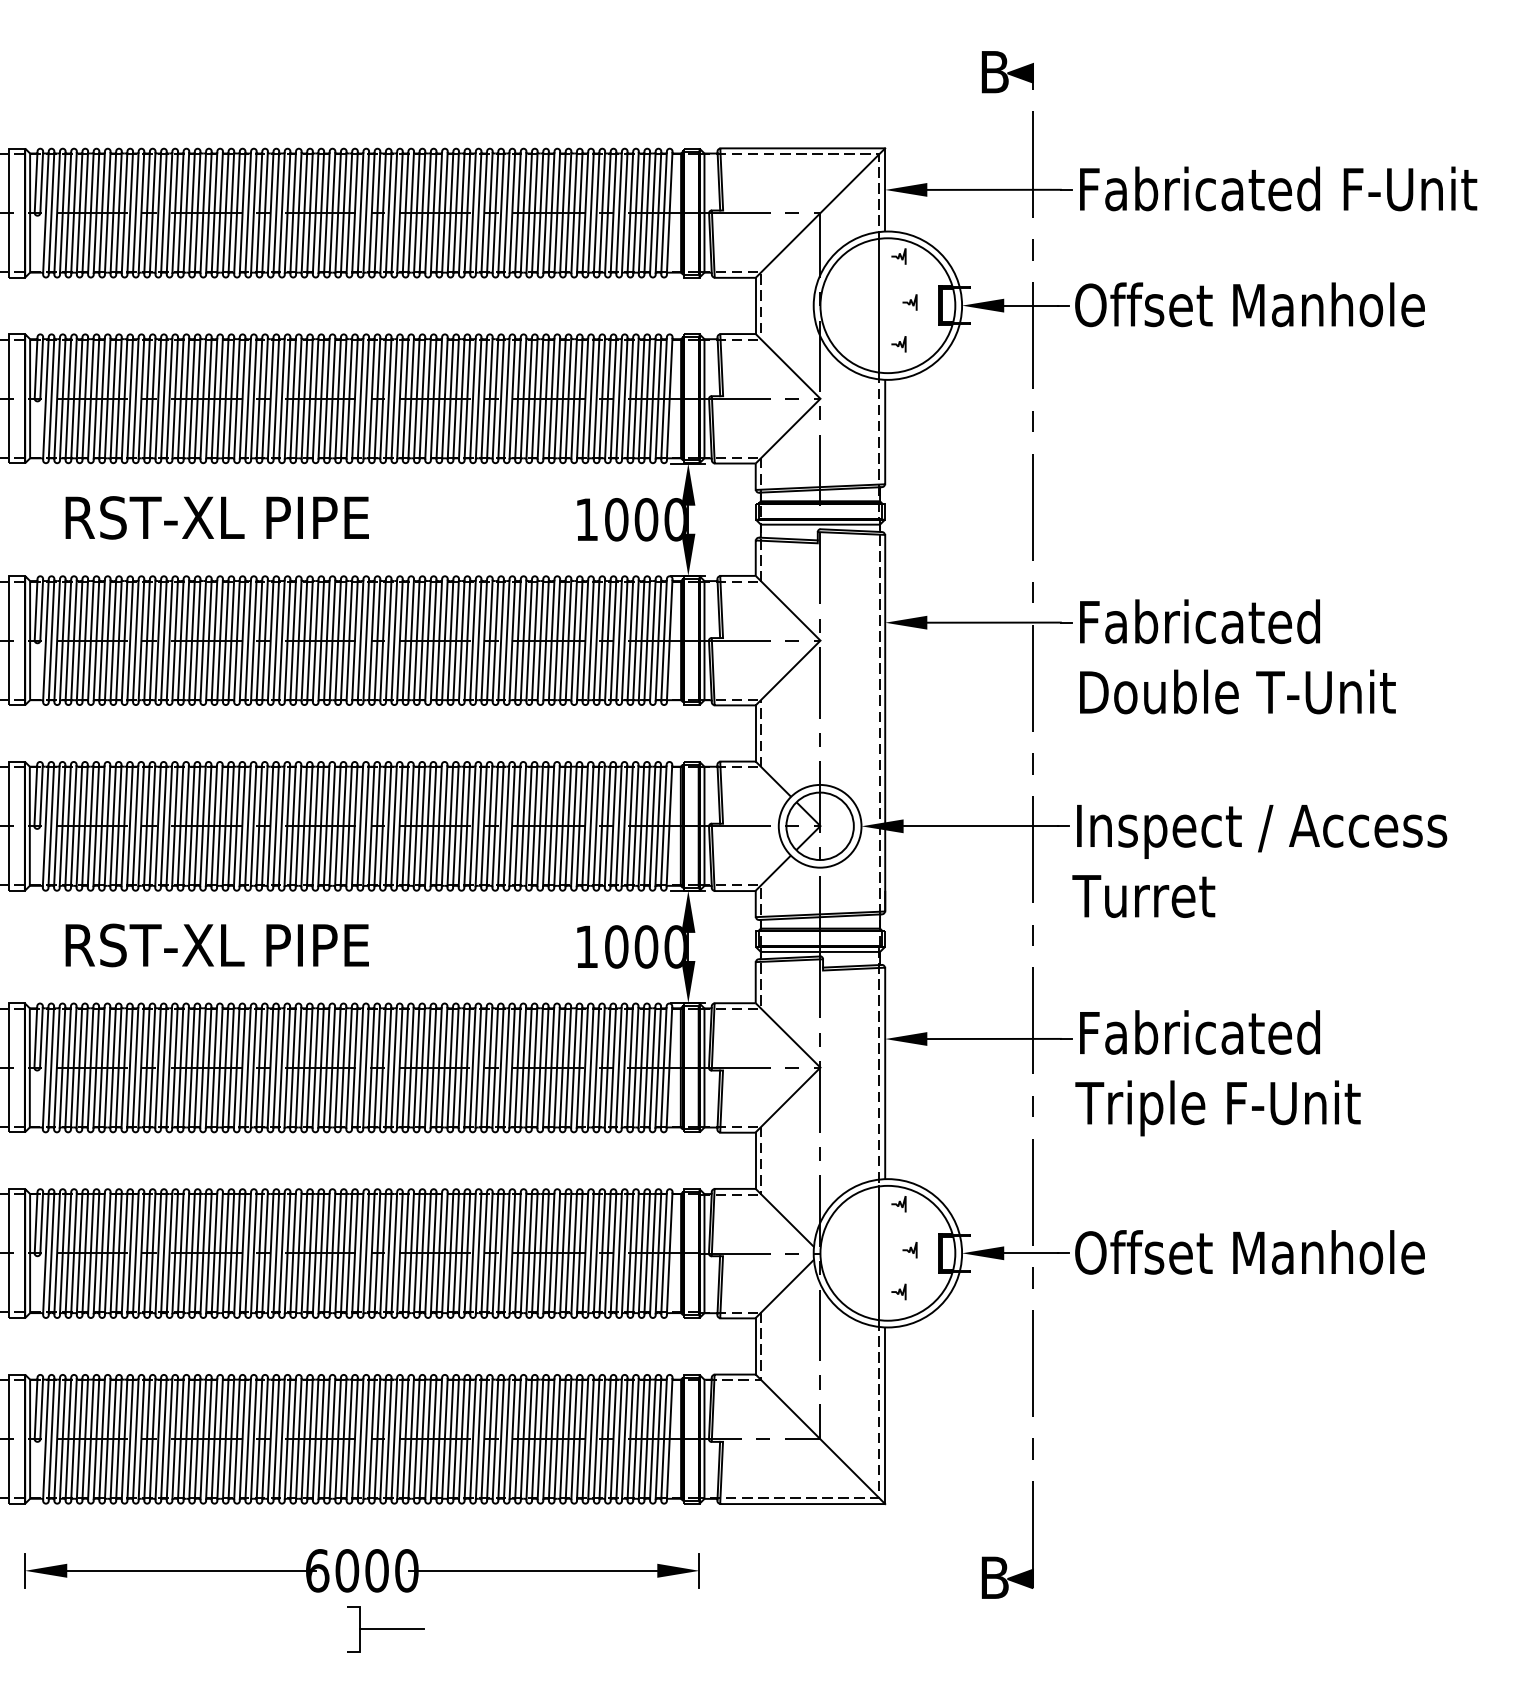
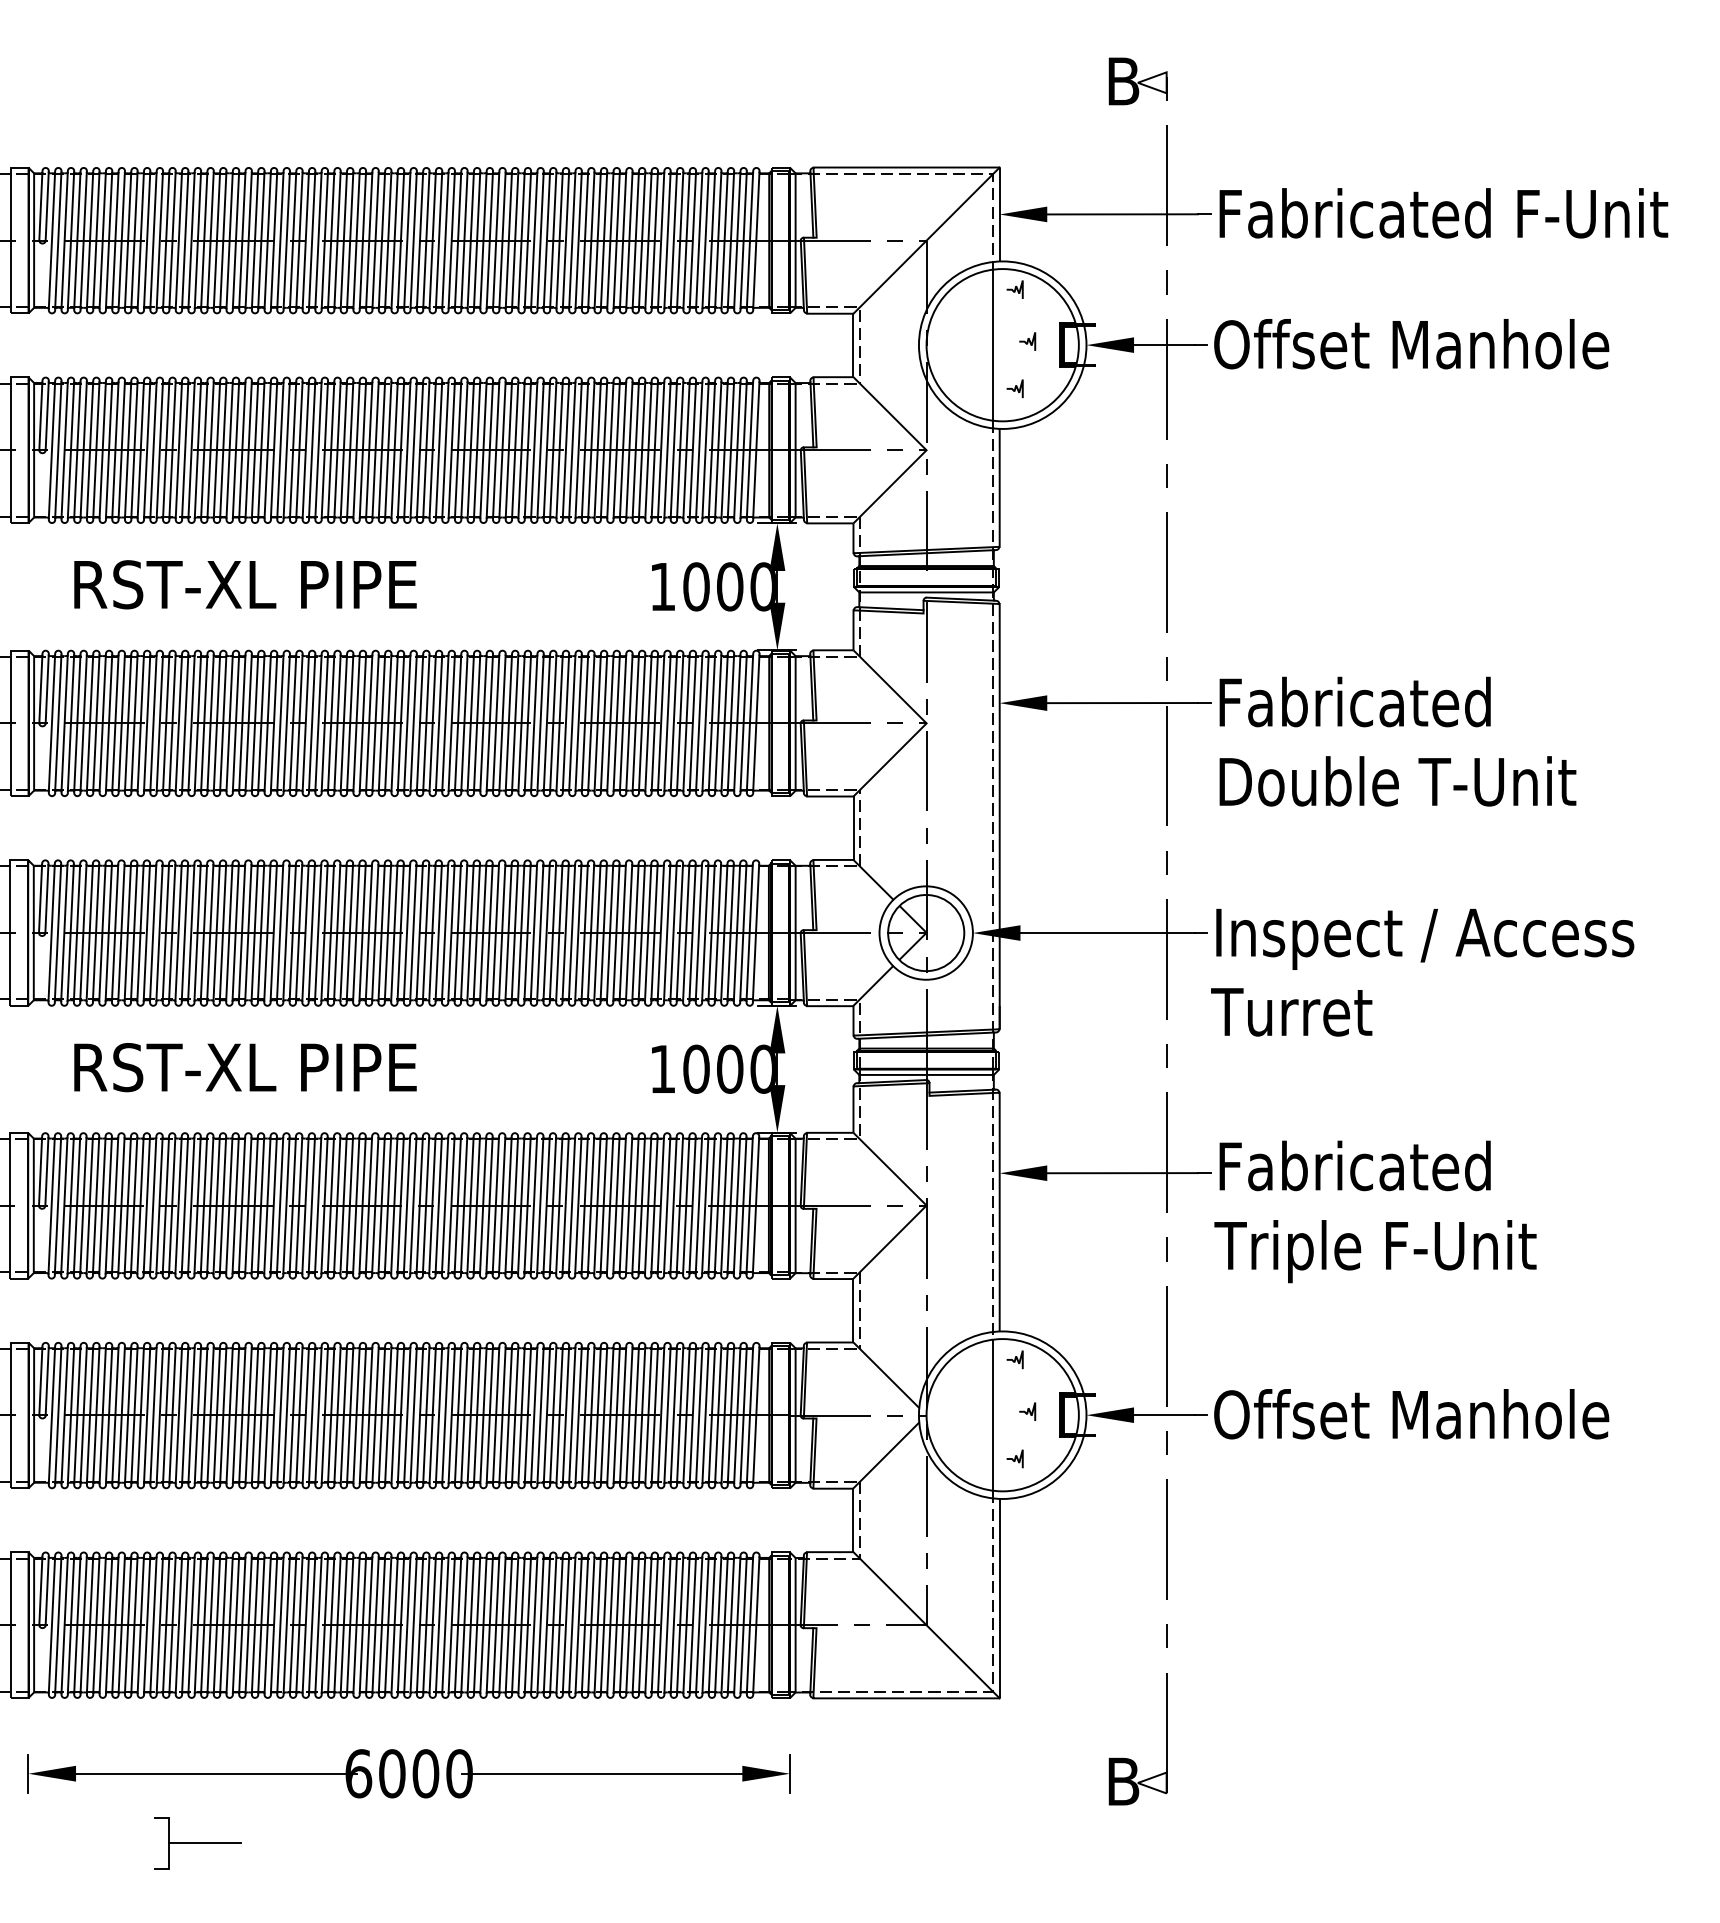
fill: (1020, 73) -> (1152, 82), removed
fill: (1020, 1578) -> (1152, 1782), removed
part: (385, 1629) -> (197, 1843), moved

